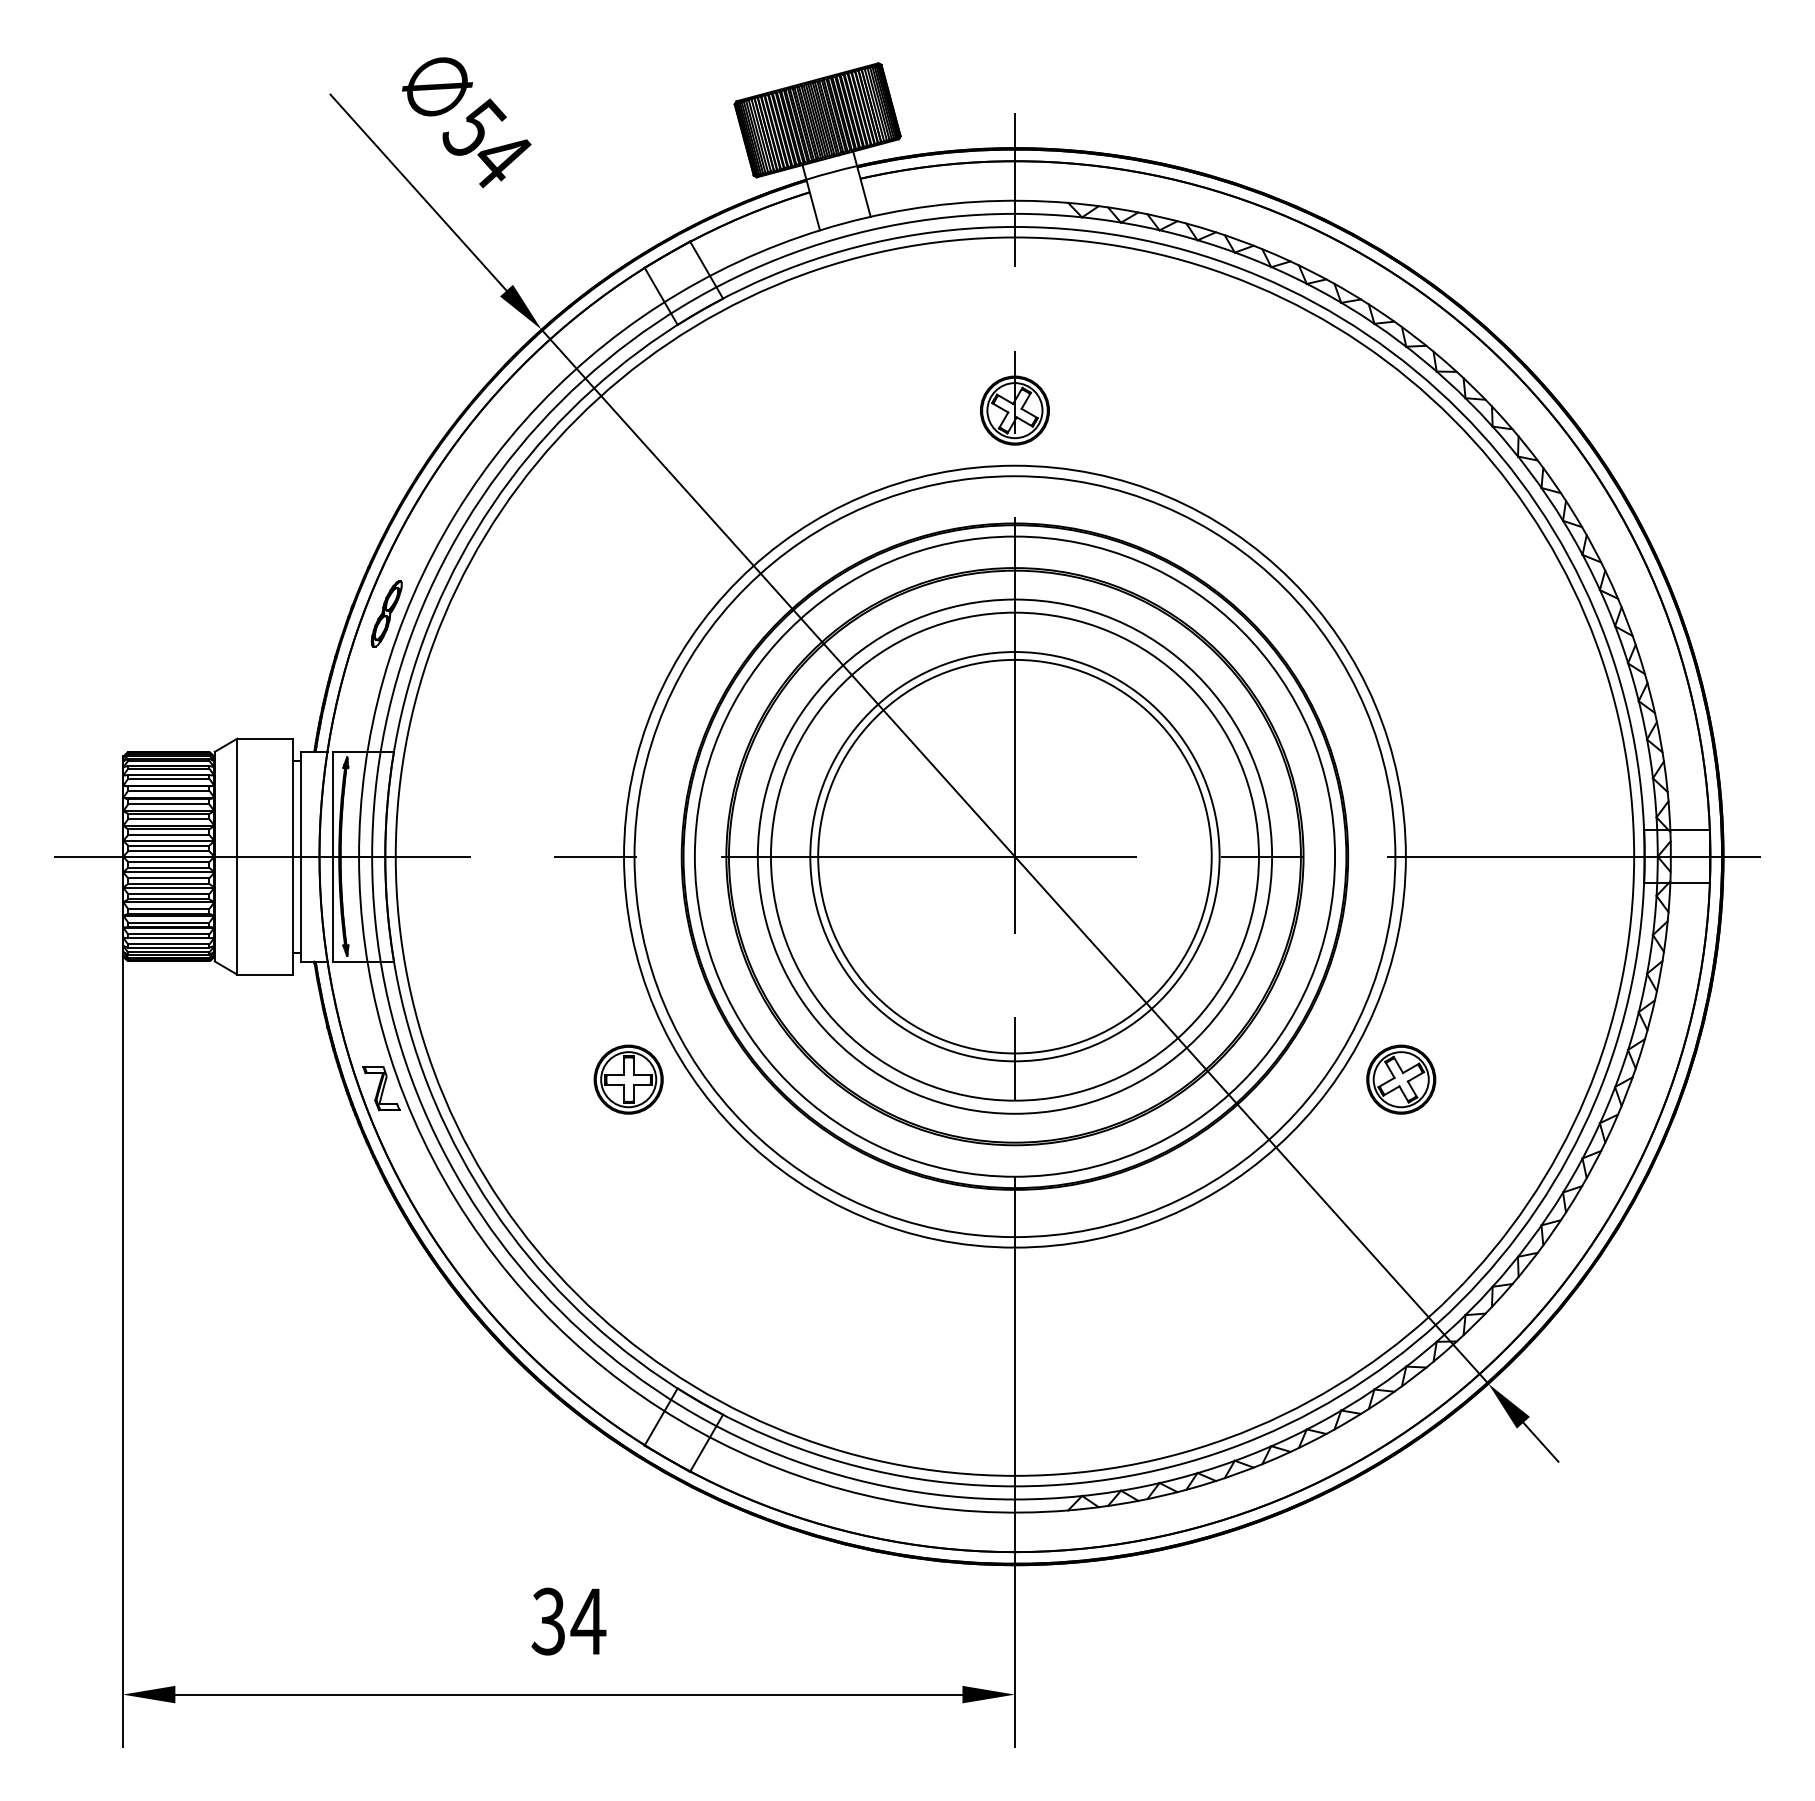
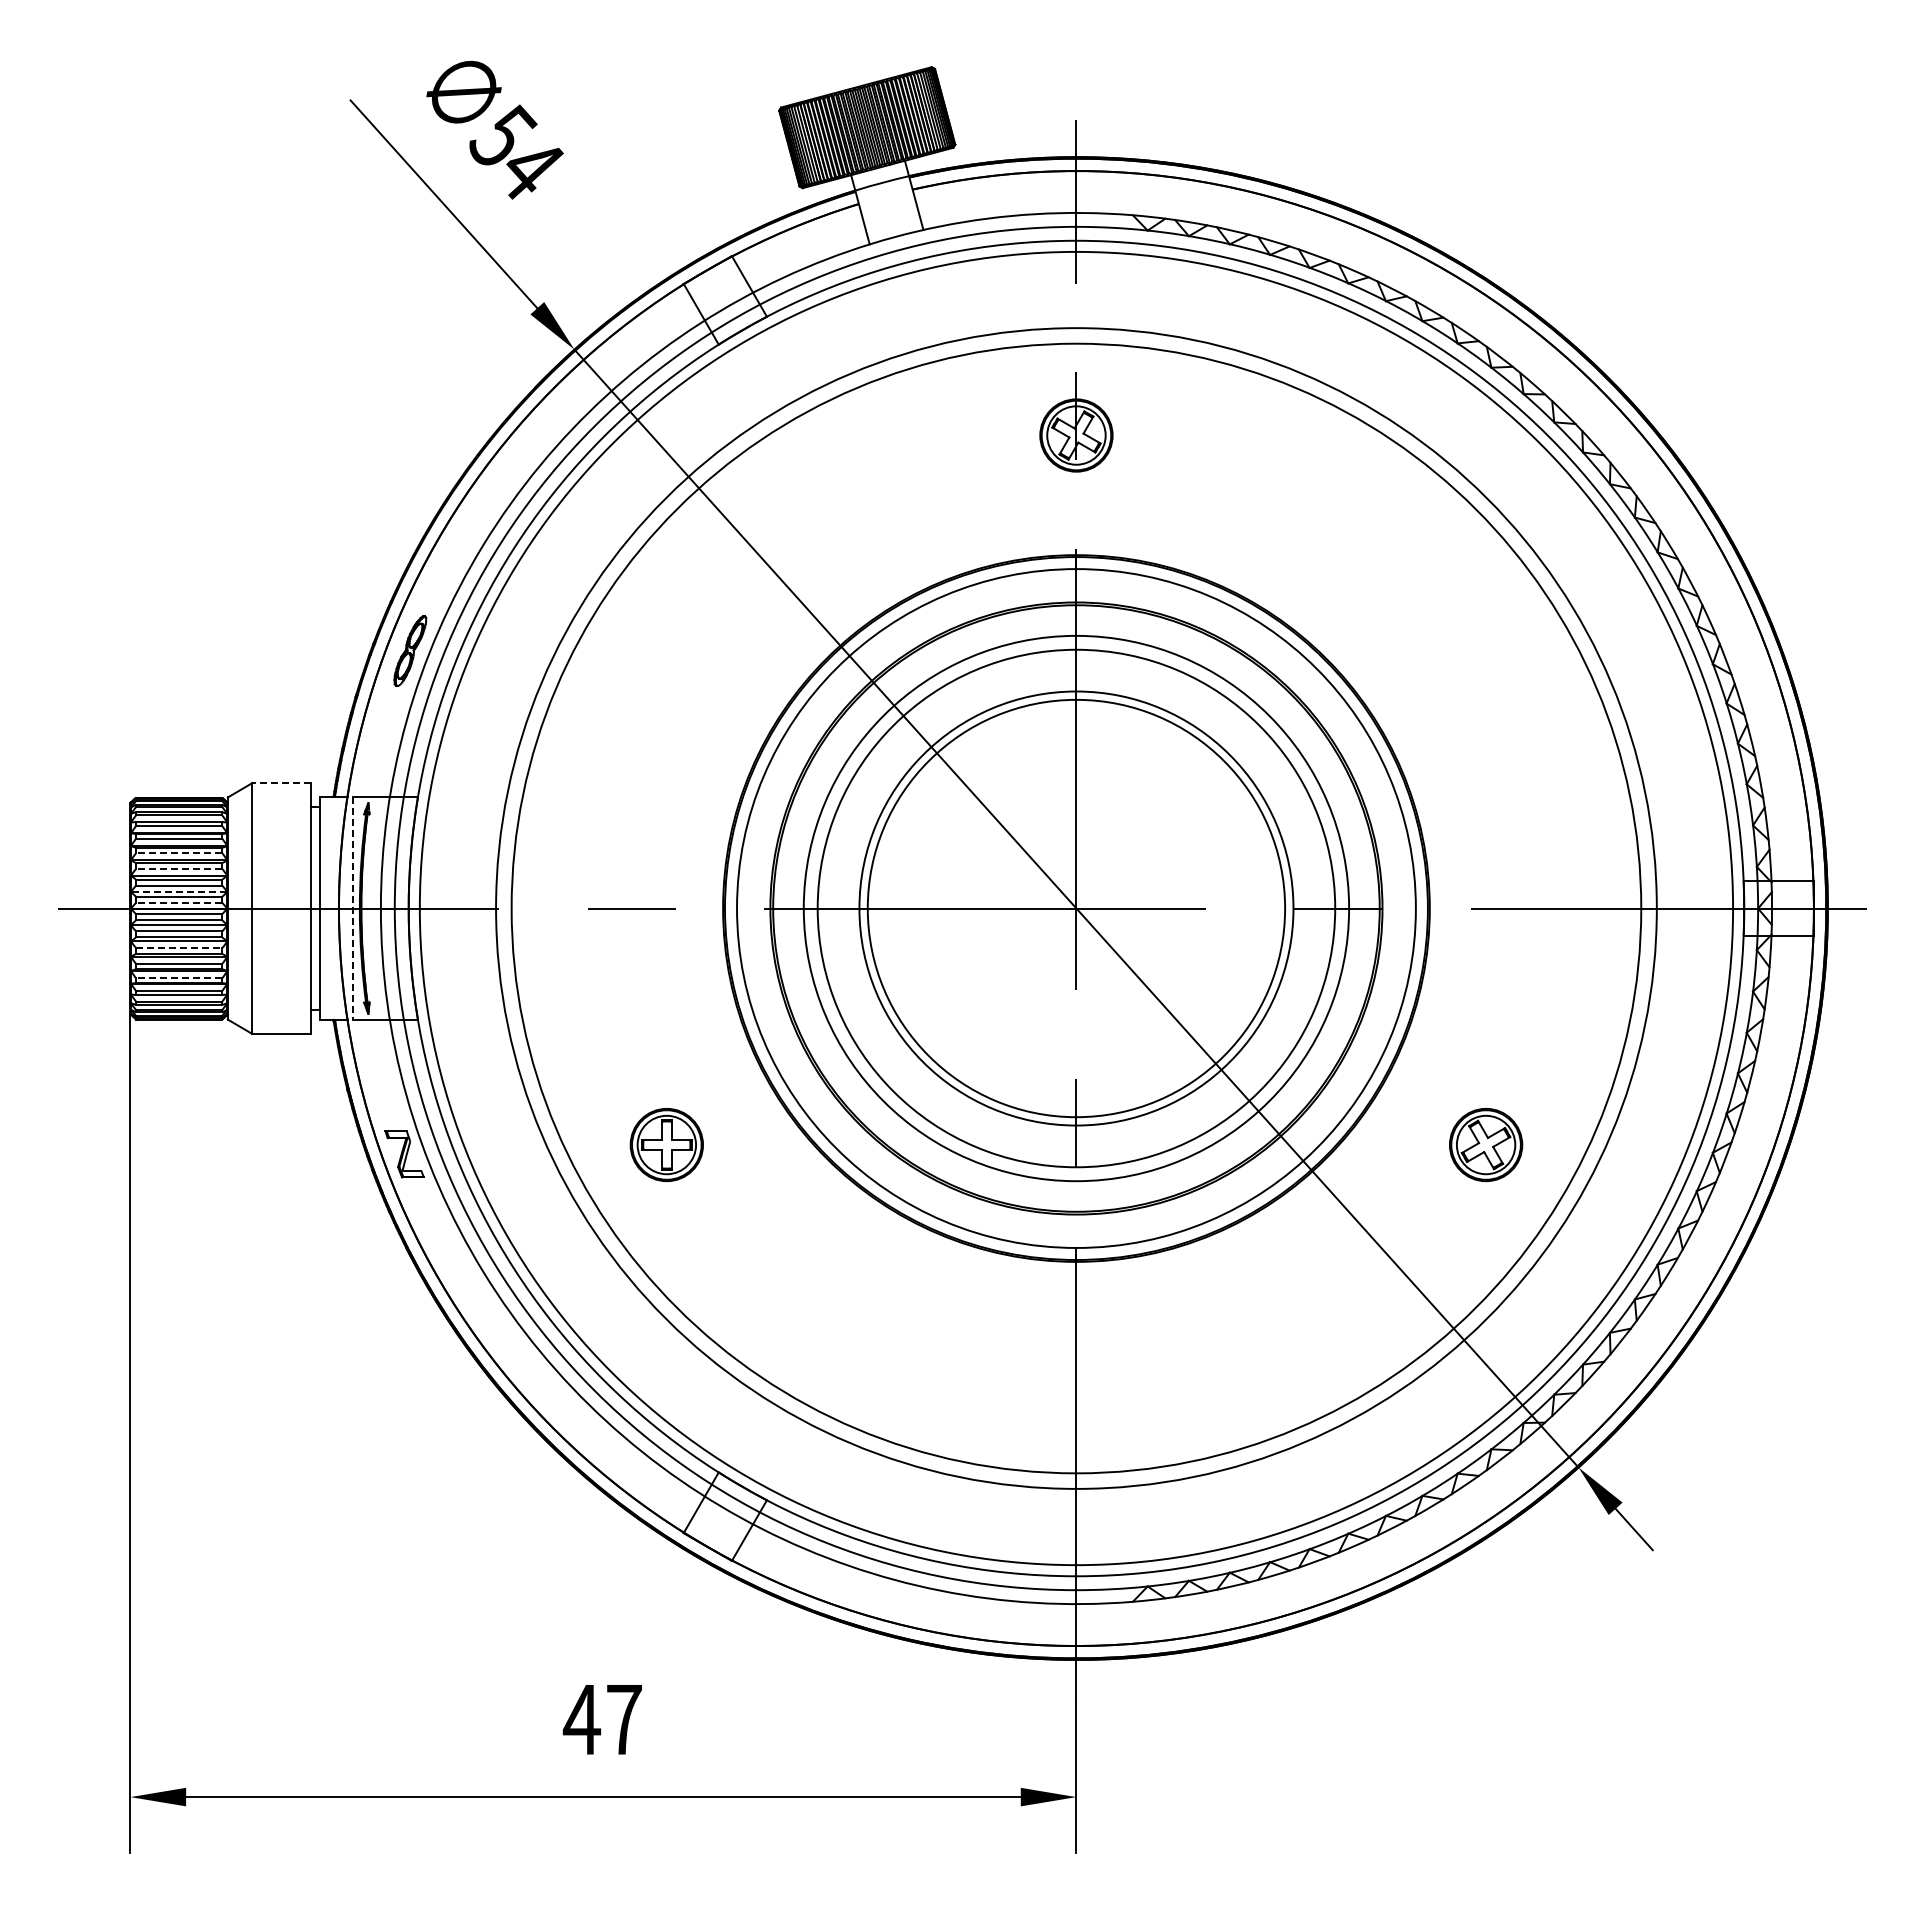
line: (265, 738) -> (281, 783), solid -> dashed
line: (168, 804) -> (178, 853), solid -> dashed
line: (168, 818) -> (178, 868), solid -> dashed
line: (168, 840) -> (178, 891), solid -> dashed
line: (168, 850) -> (178, 902), solid -> dashed
circle: (1015, 856) -> (1076, 908), size x1.4
circle: (1015, 856) -> (1076, 908), size x1.4
line: (333, 857) -> (353, 909), solid -> dashed
line: (169, 894) -> (179, 948), solid -> dashed
line: (168, 922) -> (178, 978), solid -> dashed
text: (568, 1621) -> (602, 1719), 34 -> 47

